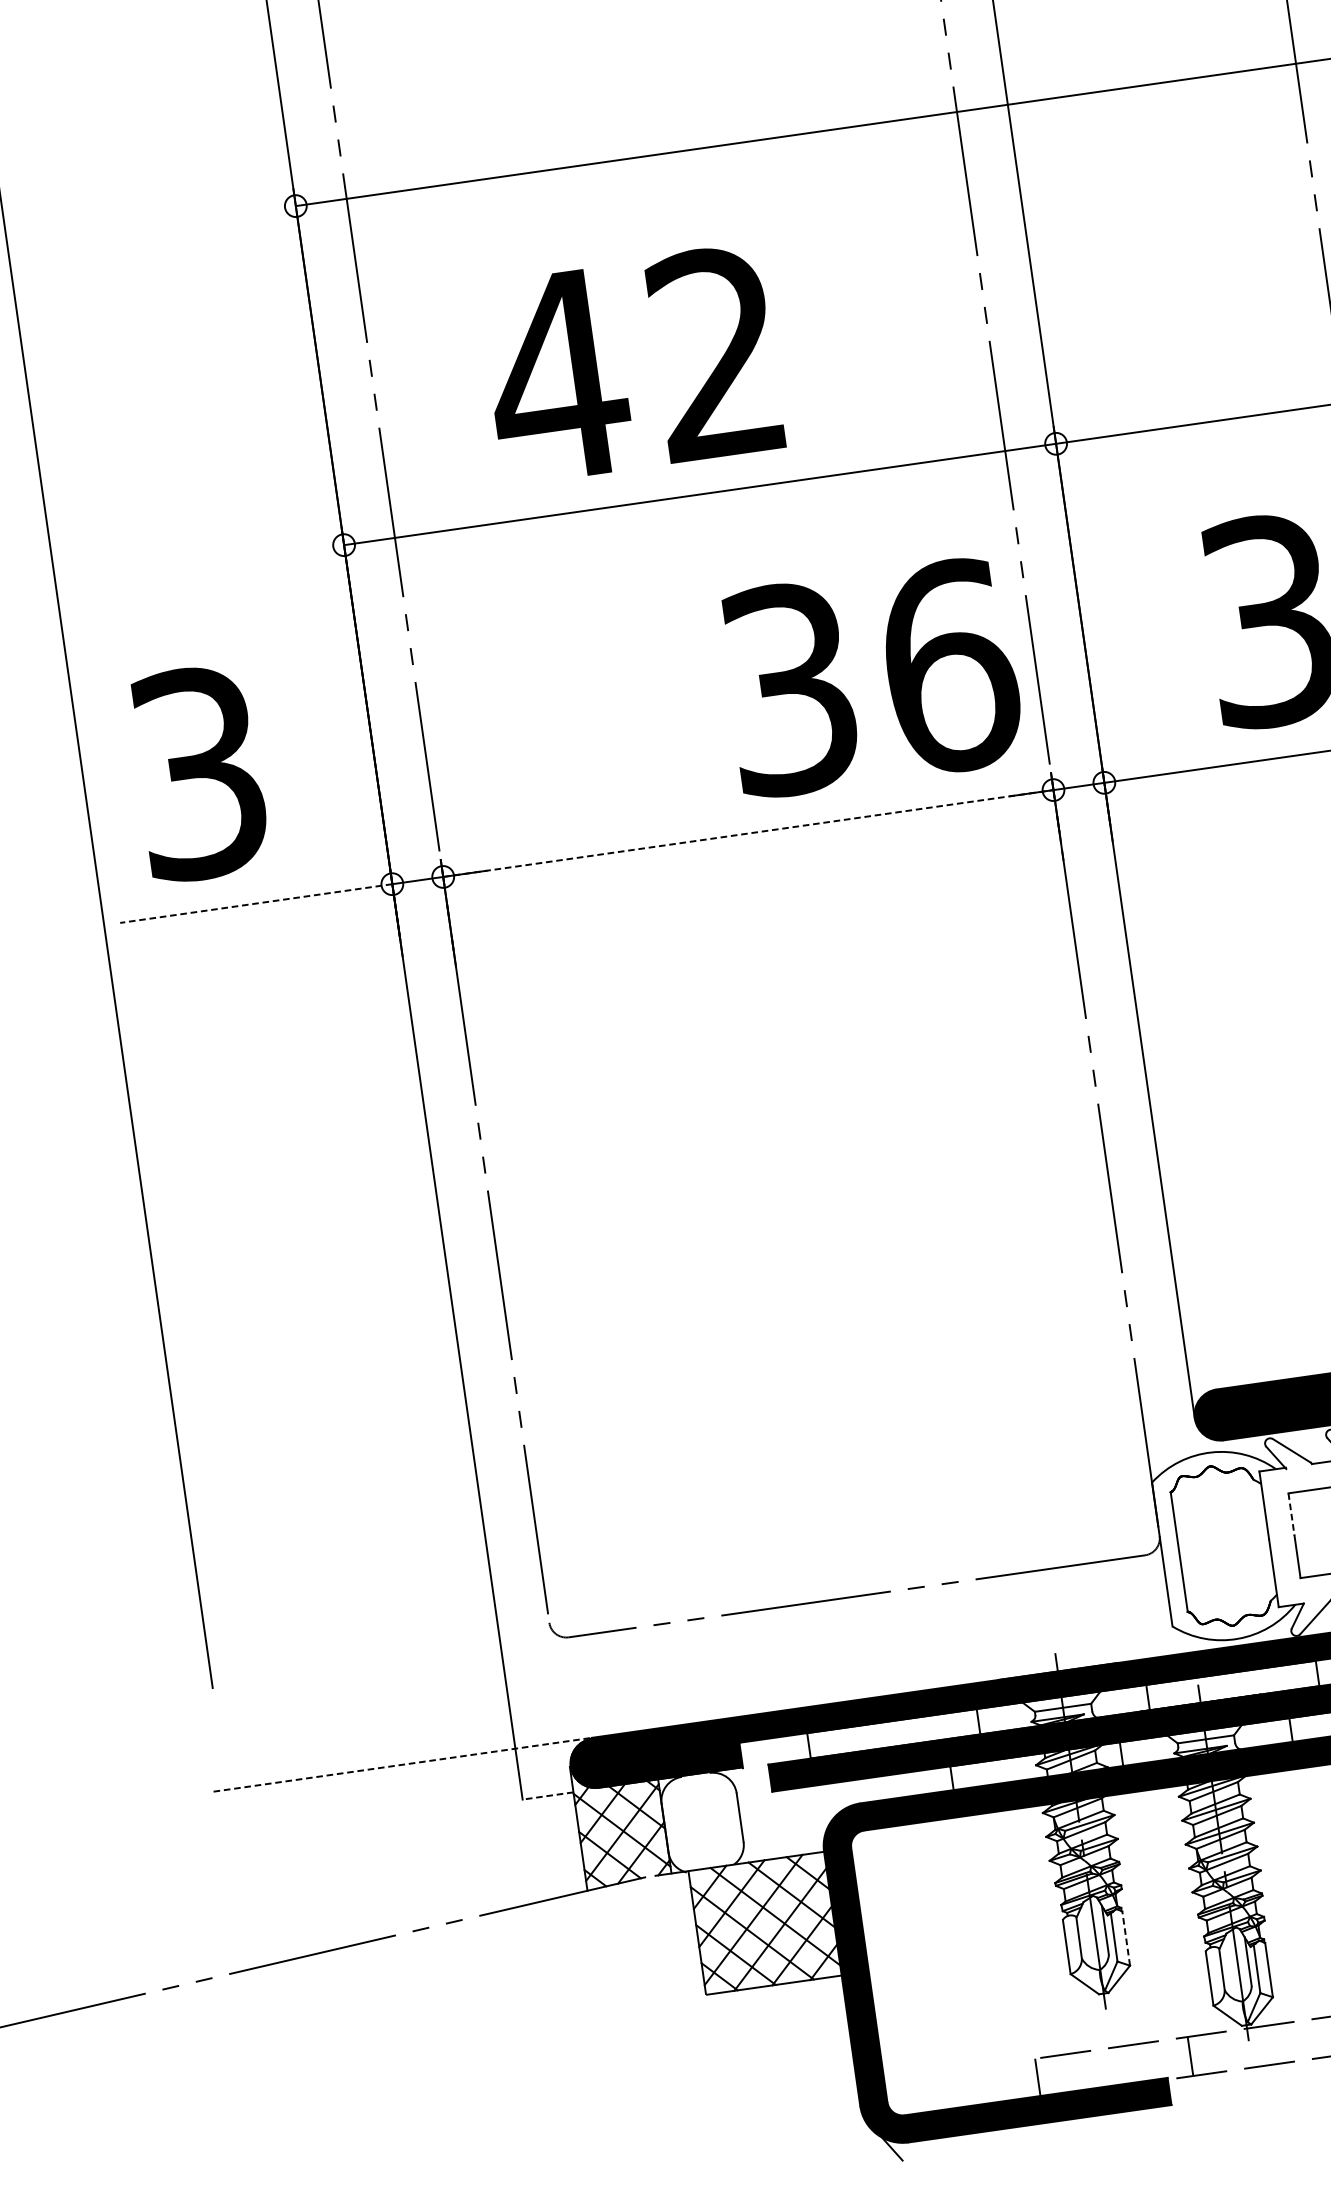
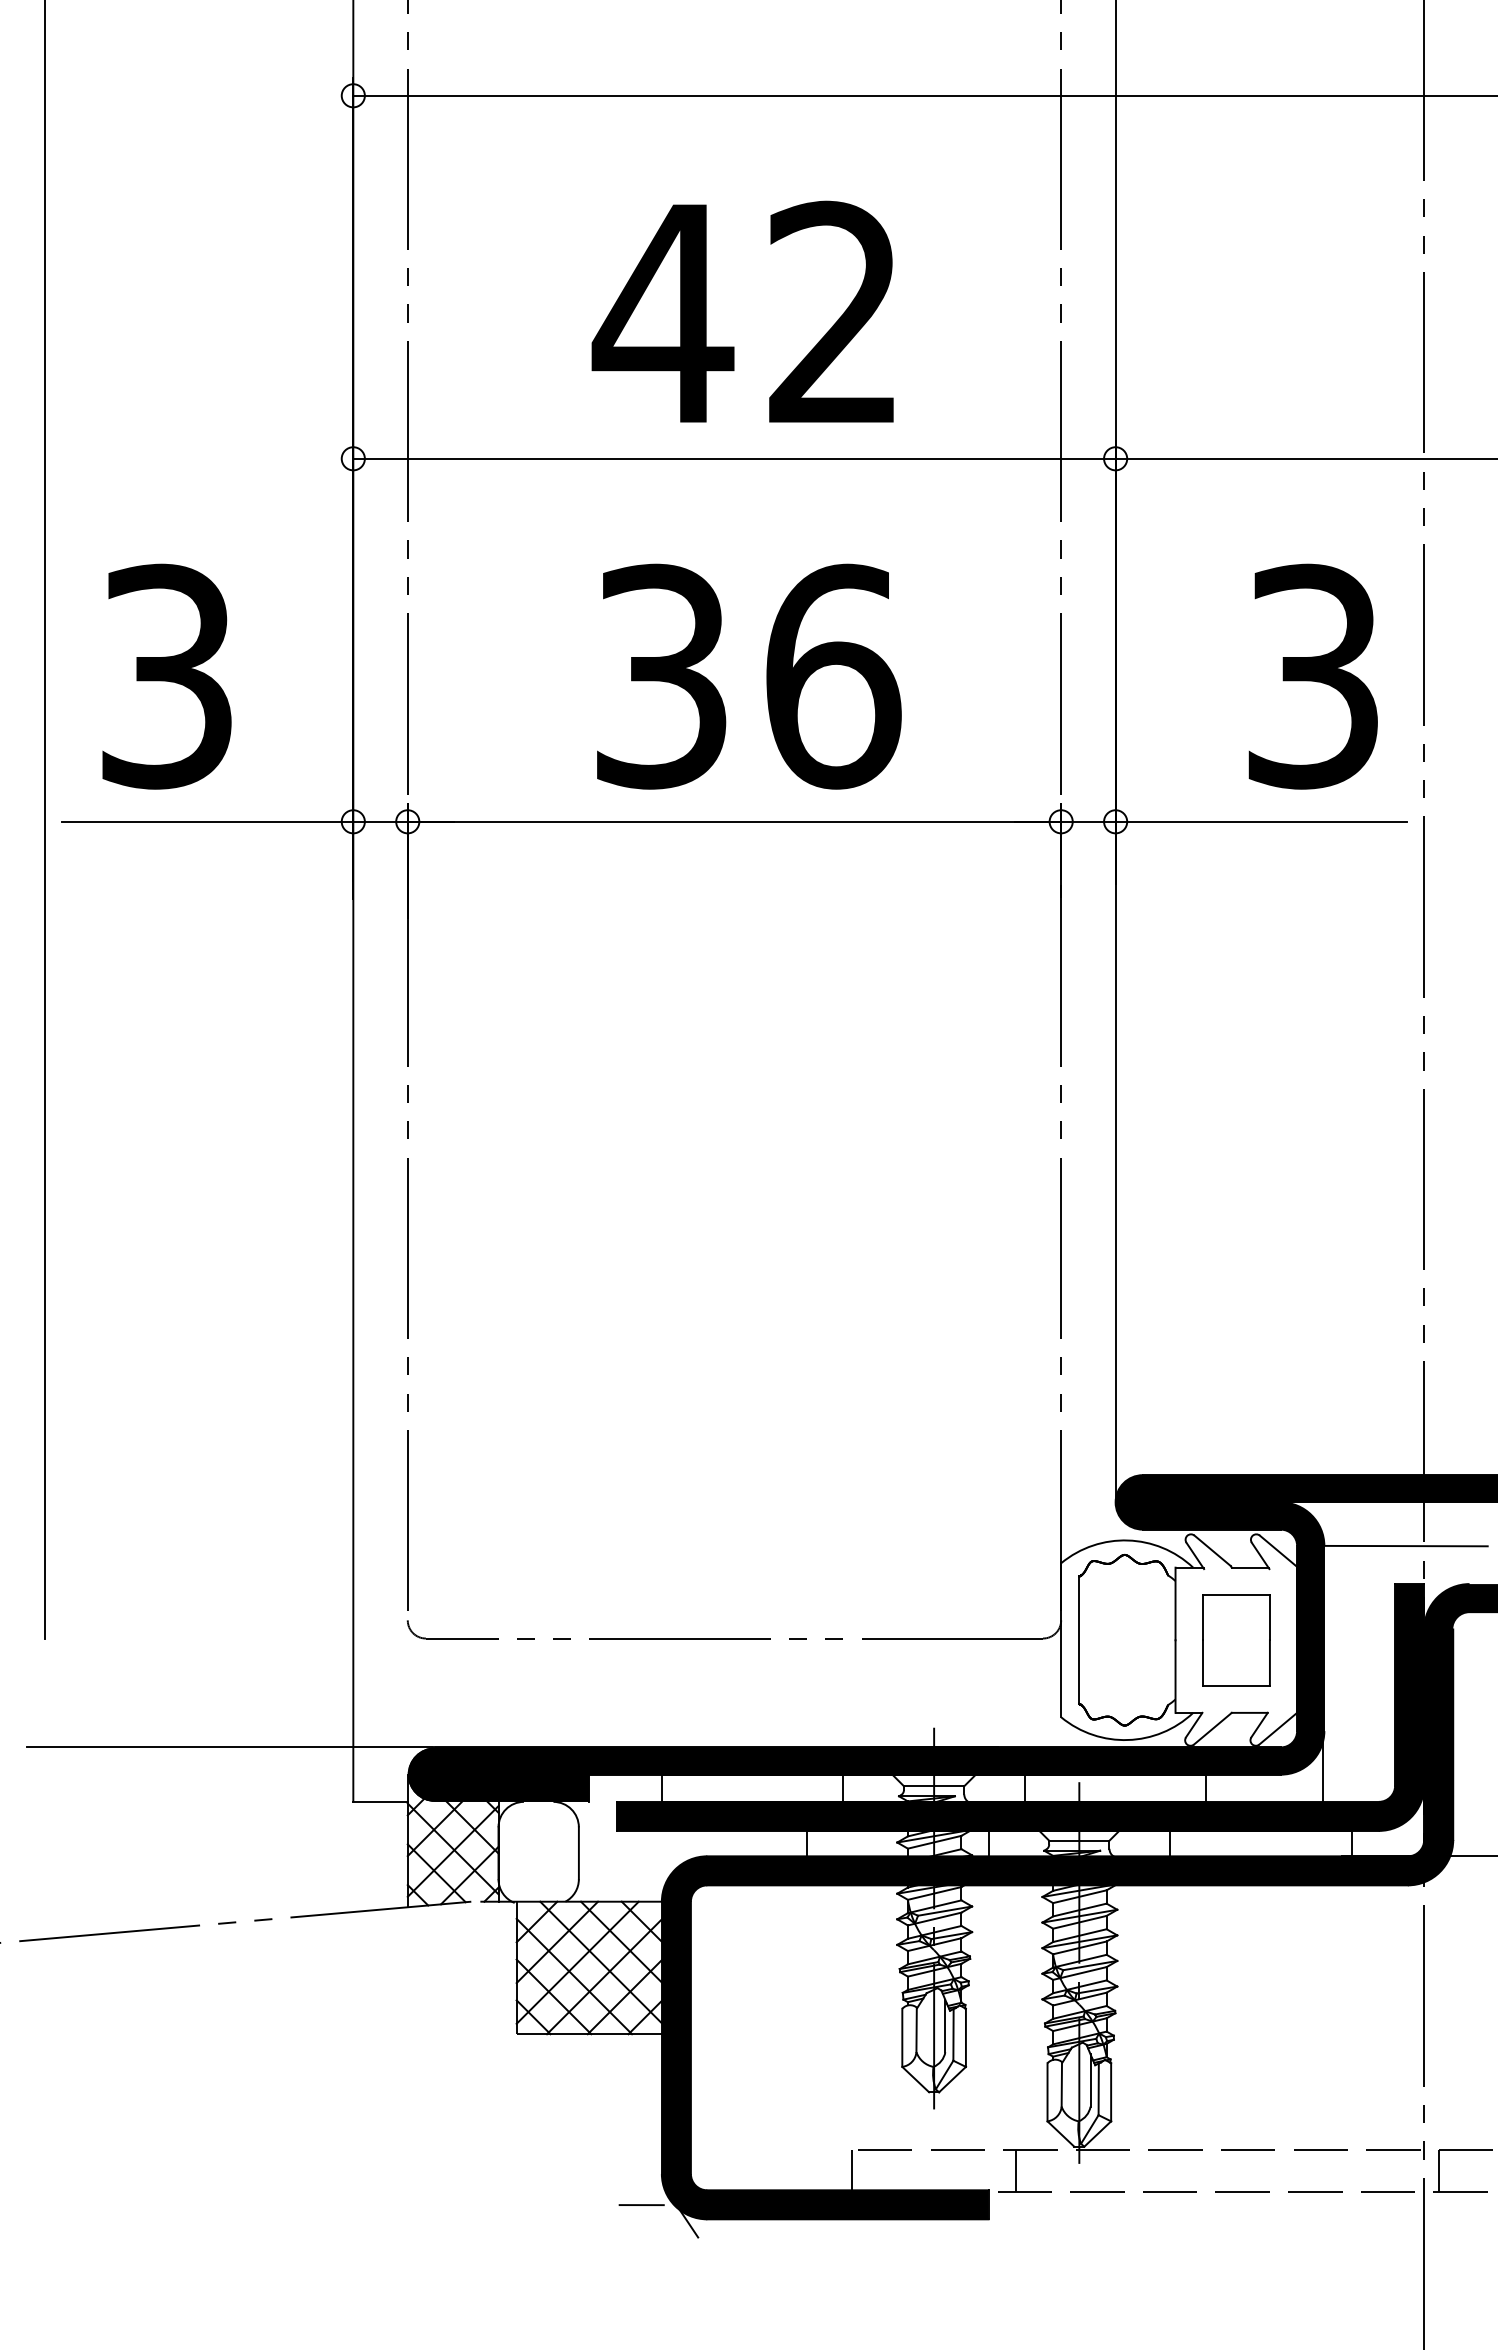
text: (631, 363) -> (742, 311), moved
text: (871, 677) -> (749, 676), moved
line: (748, 833) -> (734, 821), dashed -> solid
line: (256, 903) -> (207, 821), dashed -> solid
line: (1291, 1514) -> (1202, 1617), dashed -> solid
line: (399, 1765) -> (229, 1747), dashed -> solid
line: (547, 1795) -> (380, 1801), dashed -> solid
line: (1125, 1938) -> (965, 2037), dashed -> solid
line: (845, 2138) -> (641, 2205), added

